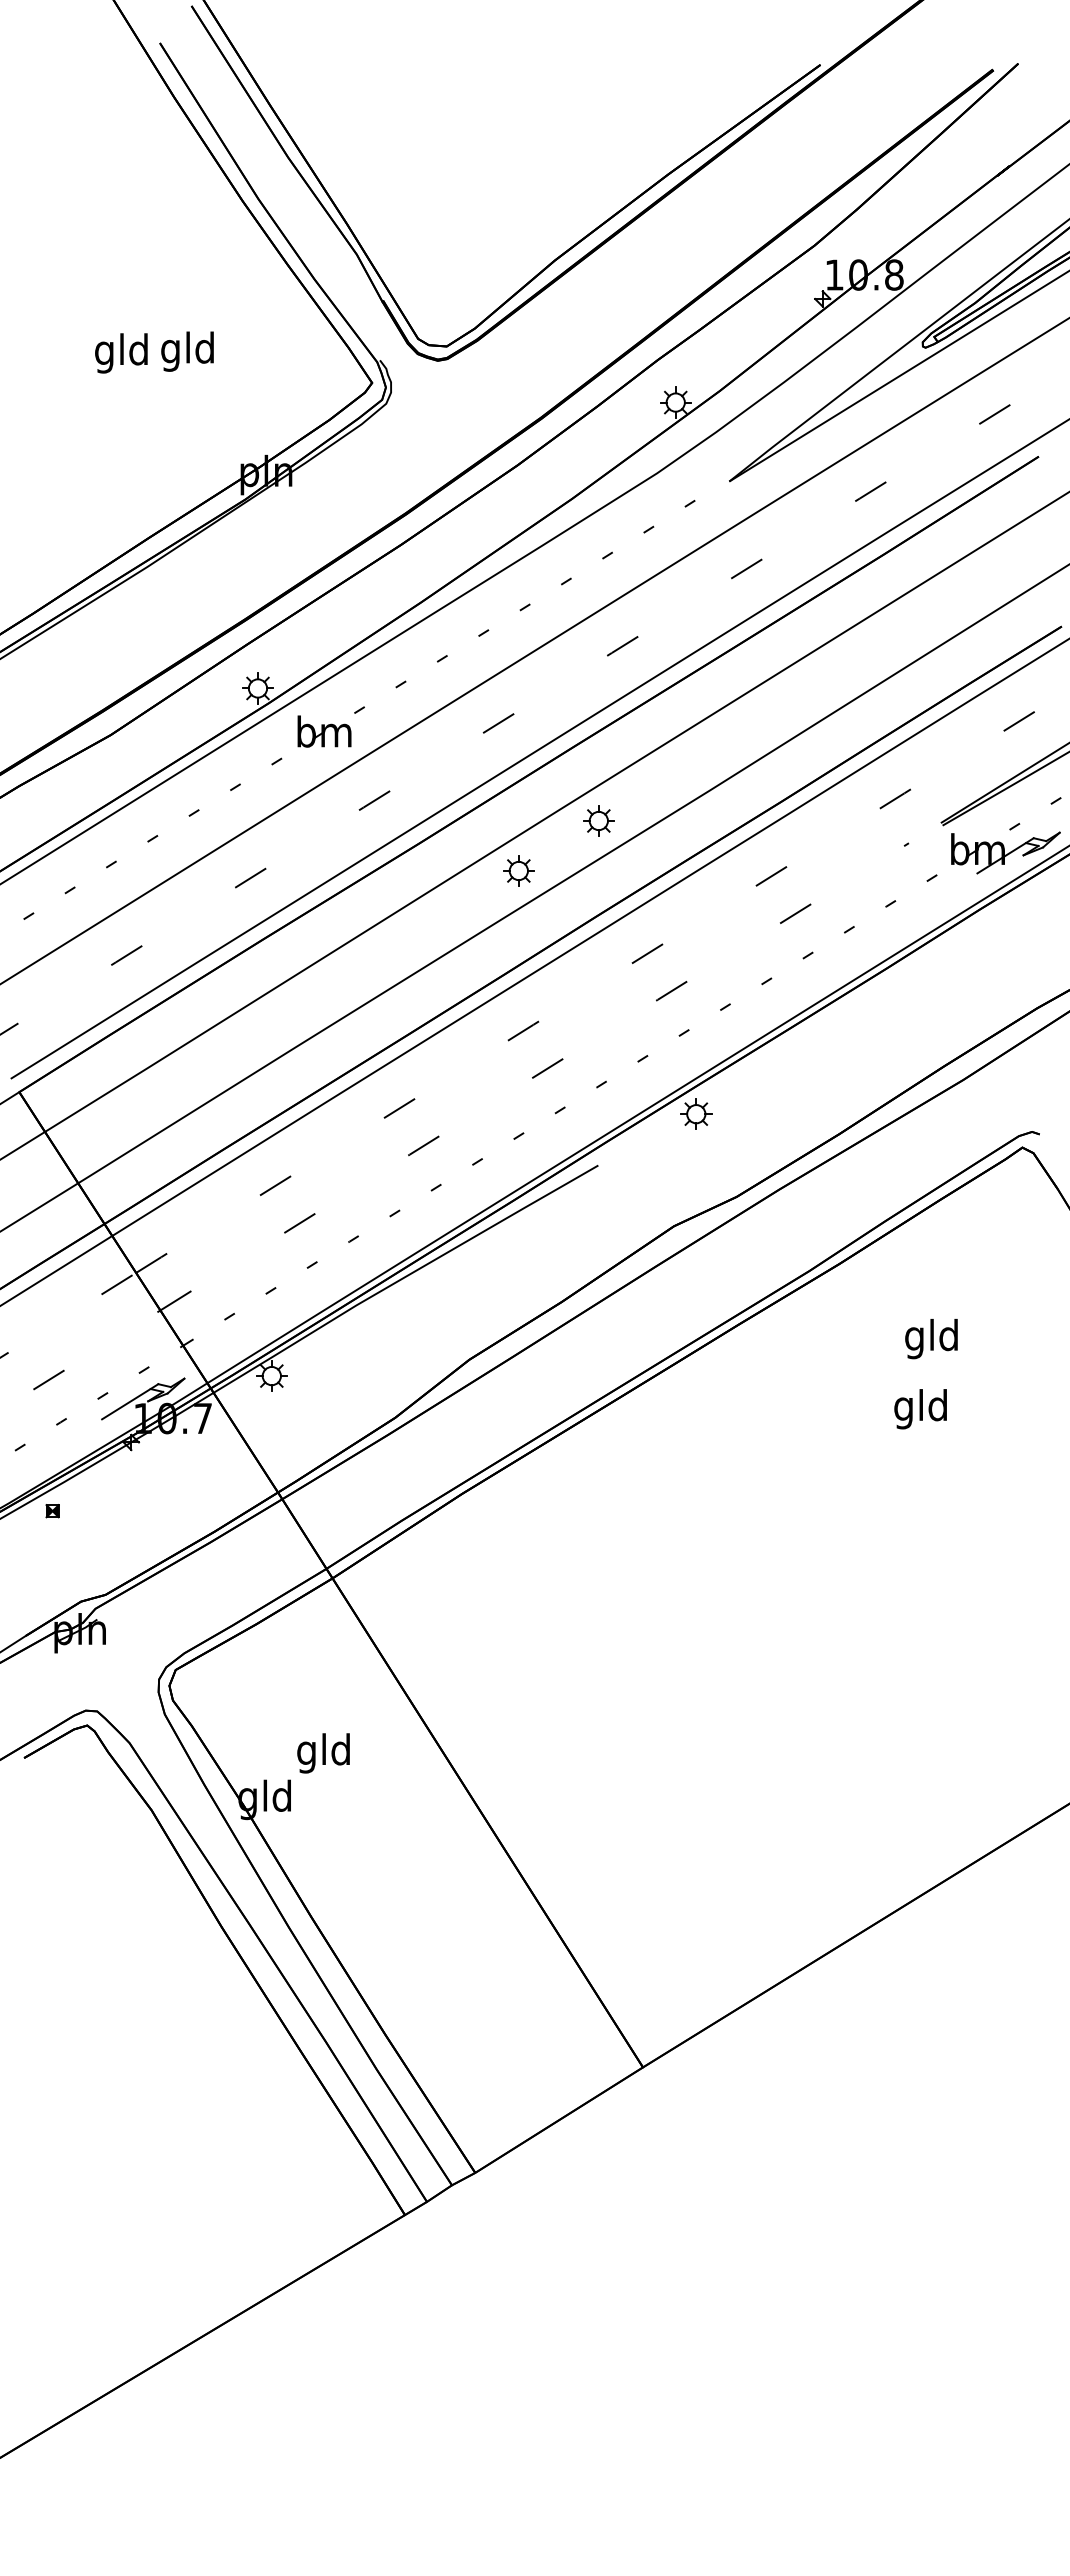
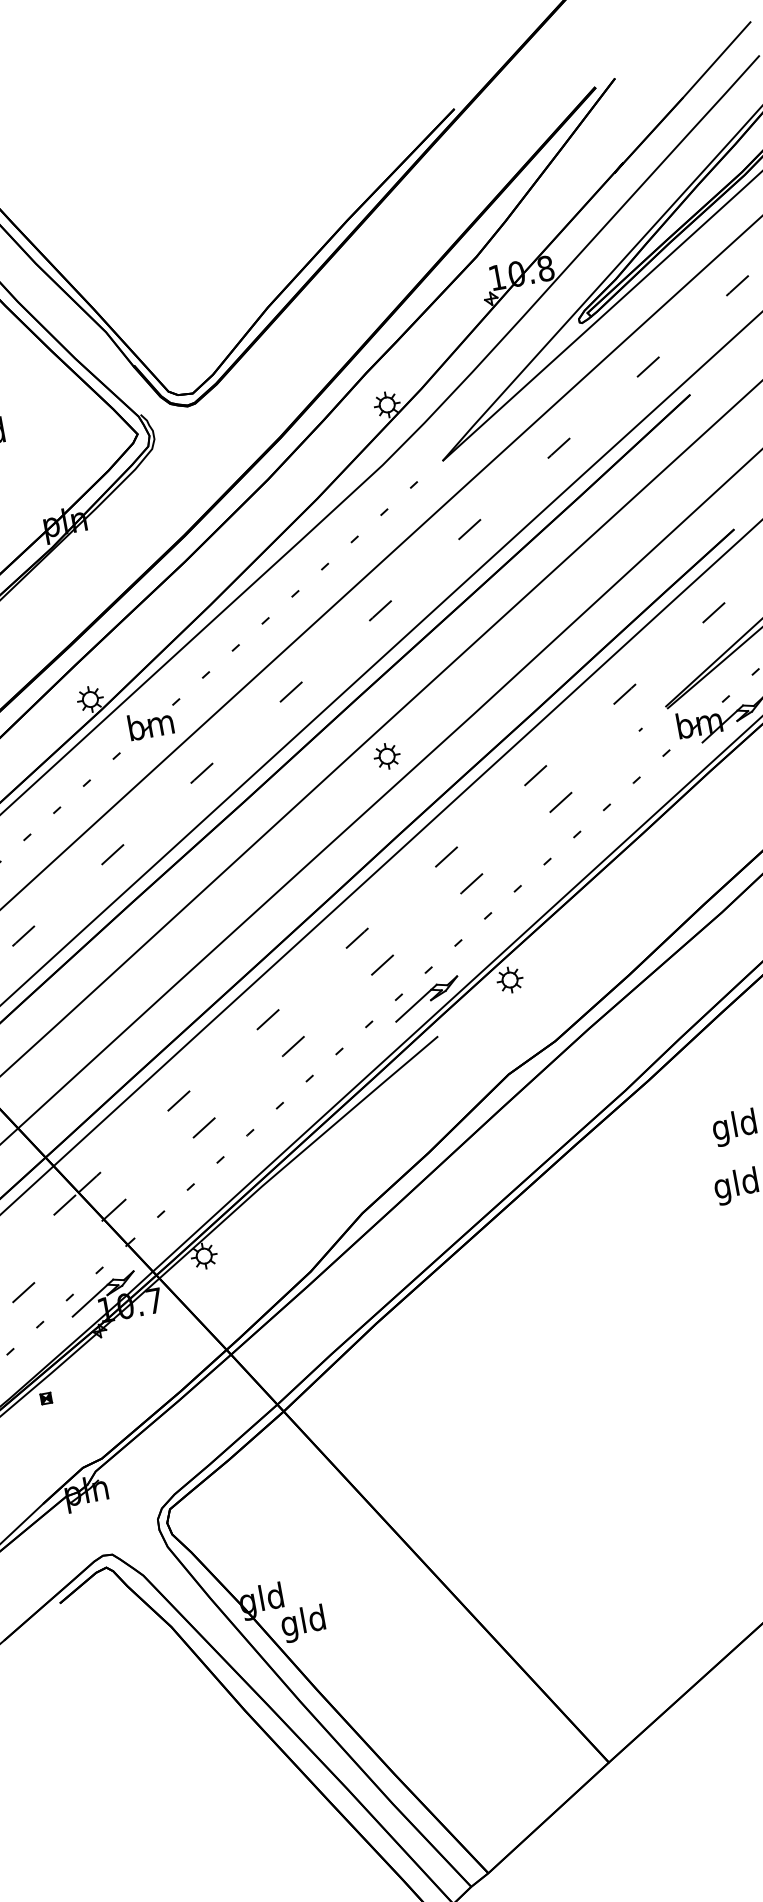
part: (518, 870) -> (329, 808), removed
part: (592, 1118) -> (426, 999), added
text: (323, 1753) -> (303, 1623), moved

